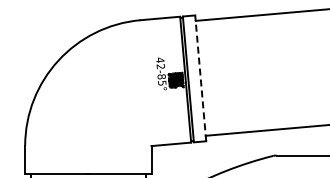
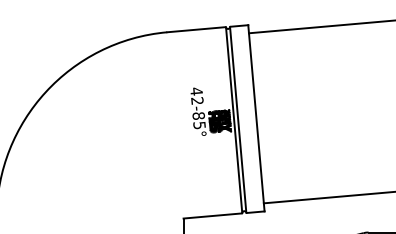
line: (200, 77) -> (256, 117), dashed -> solid

